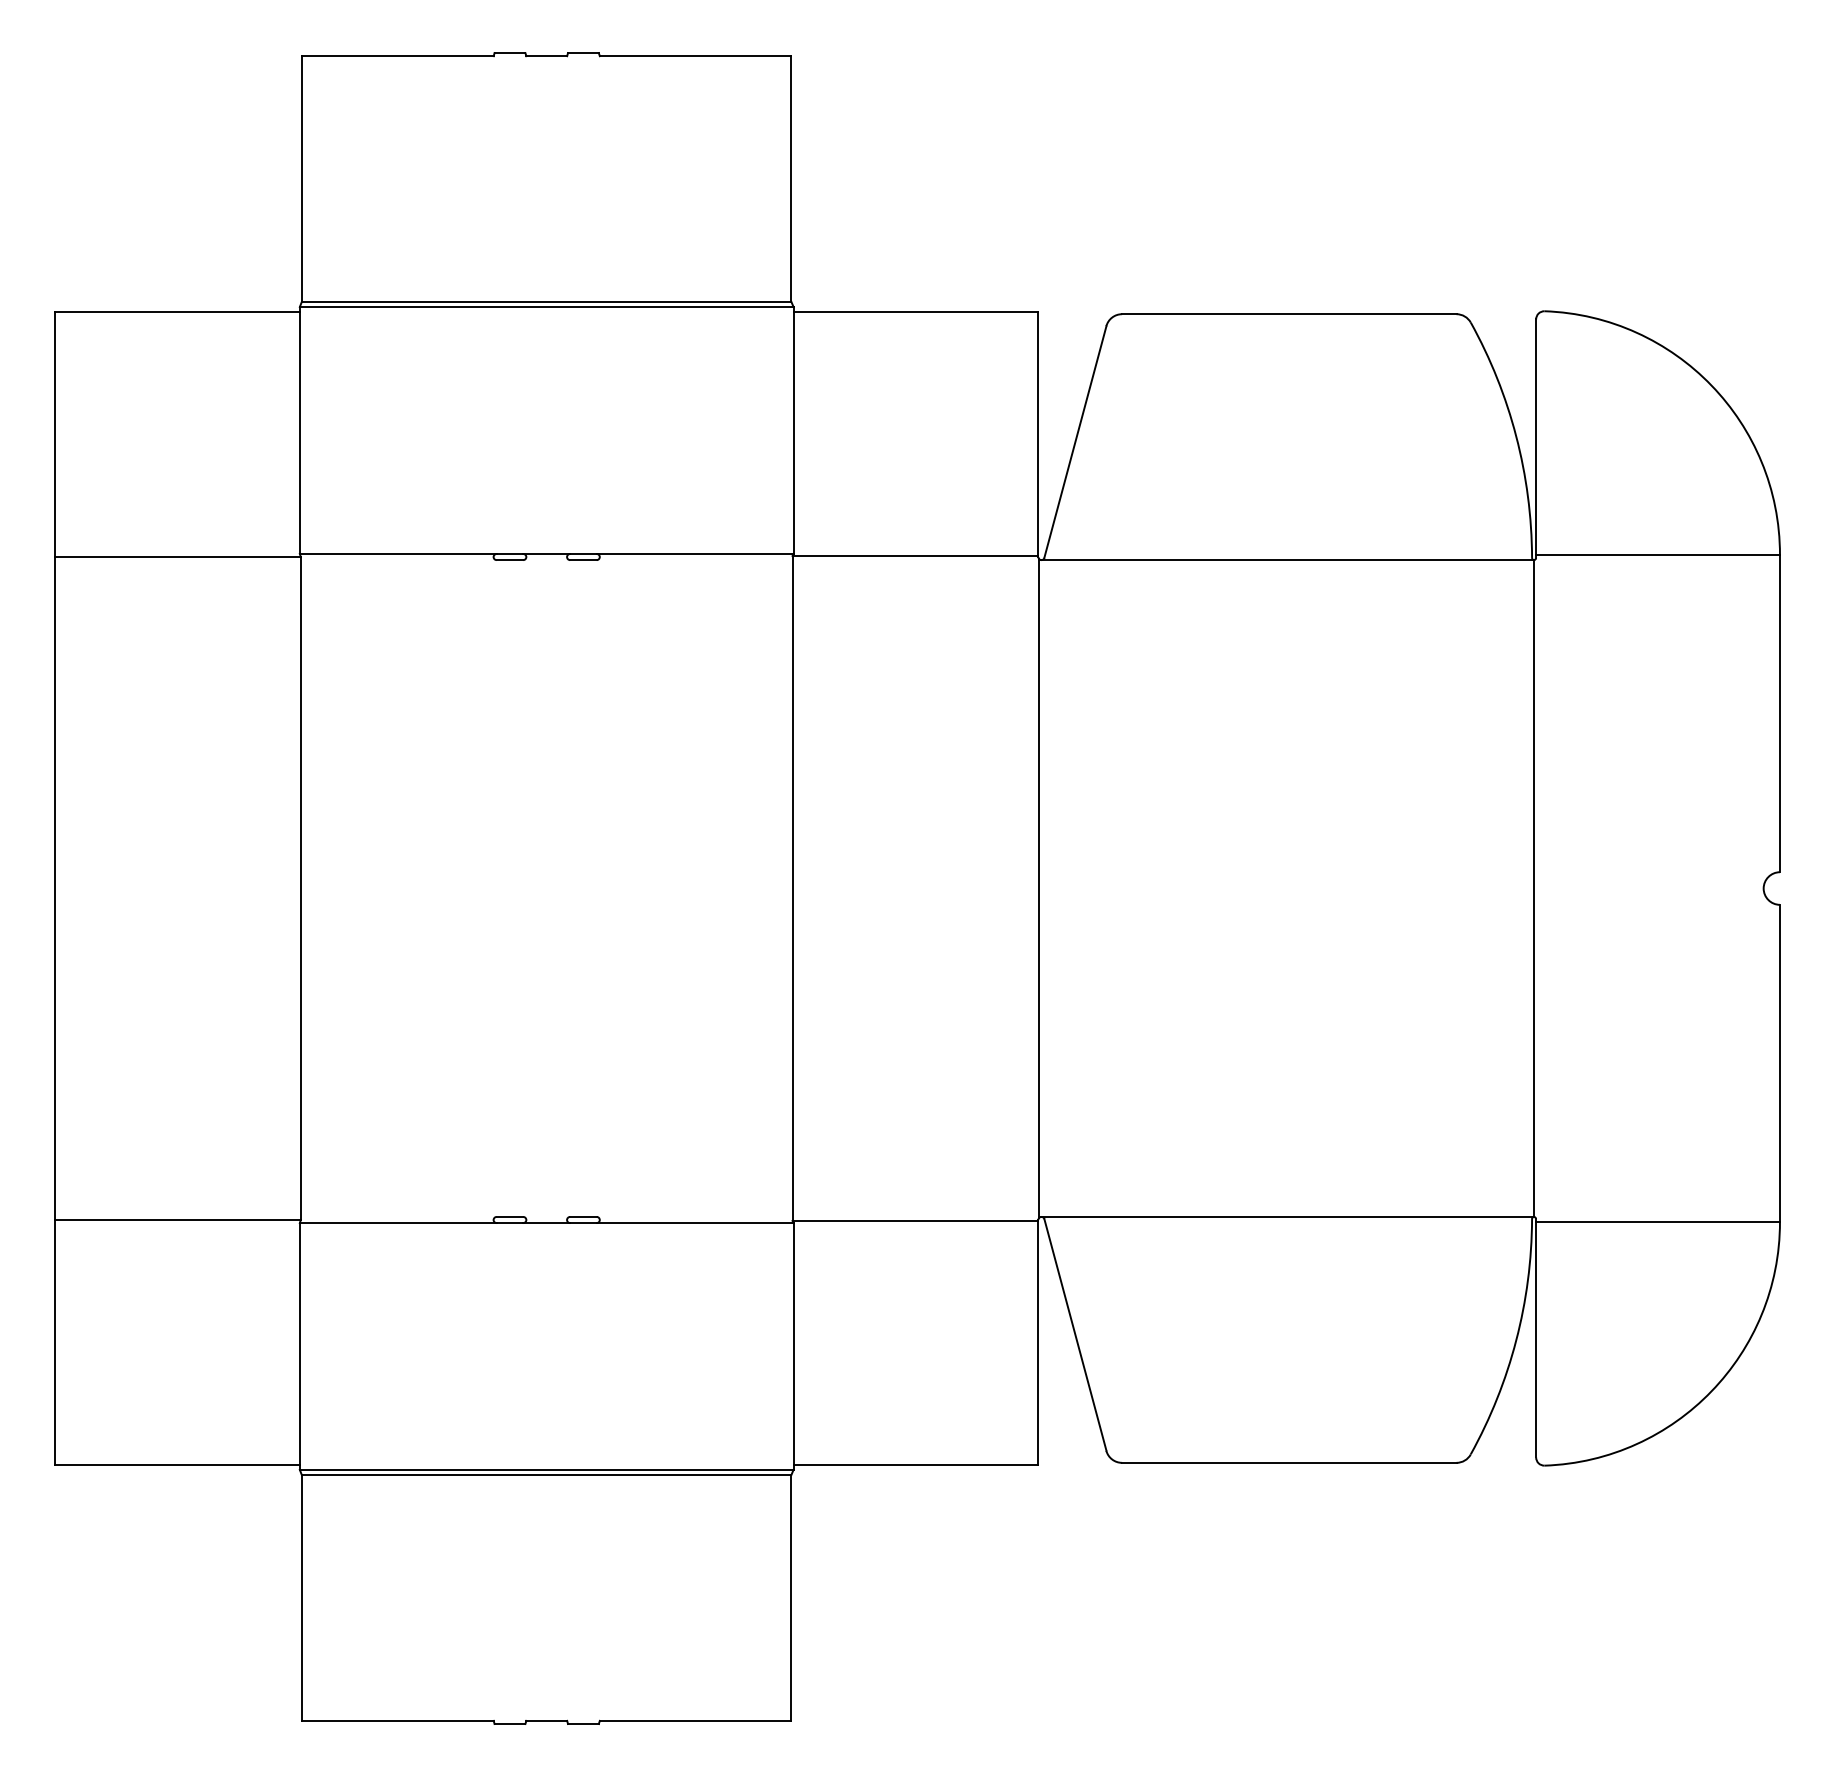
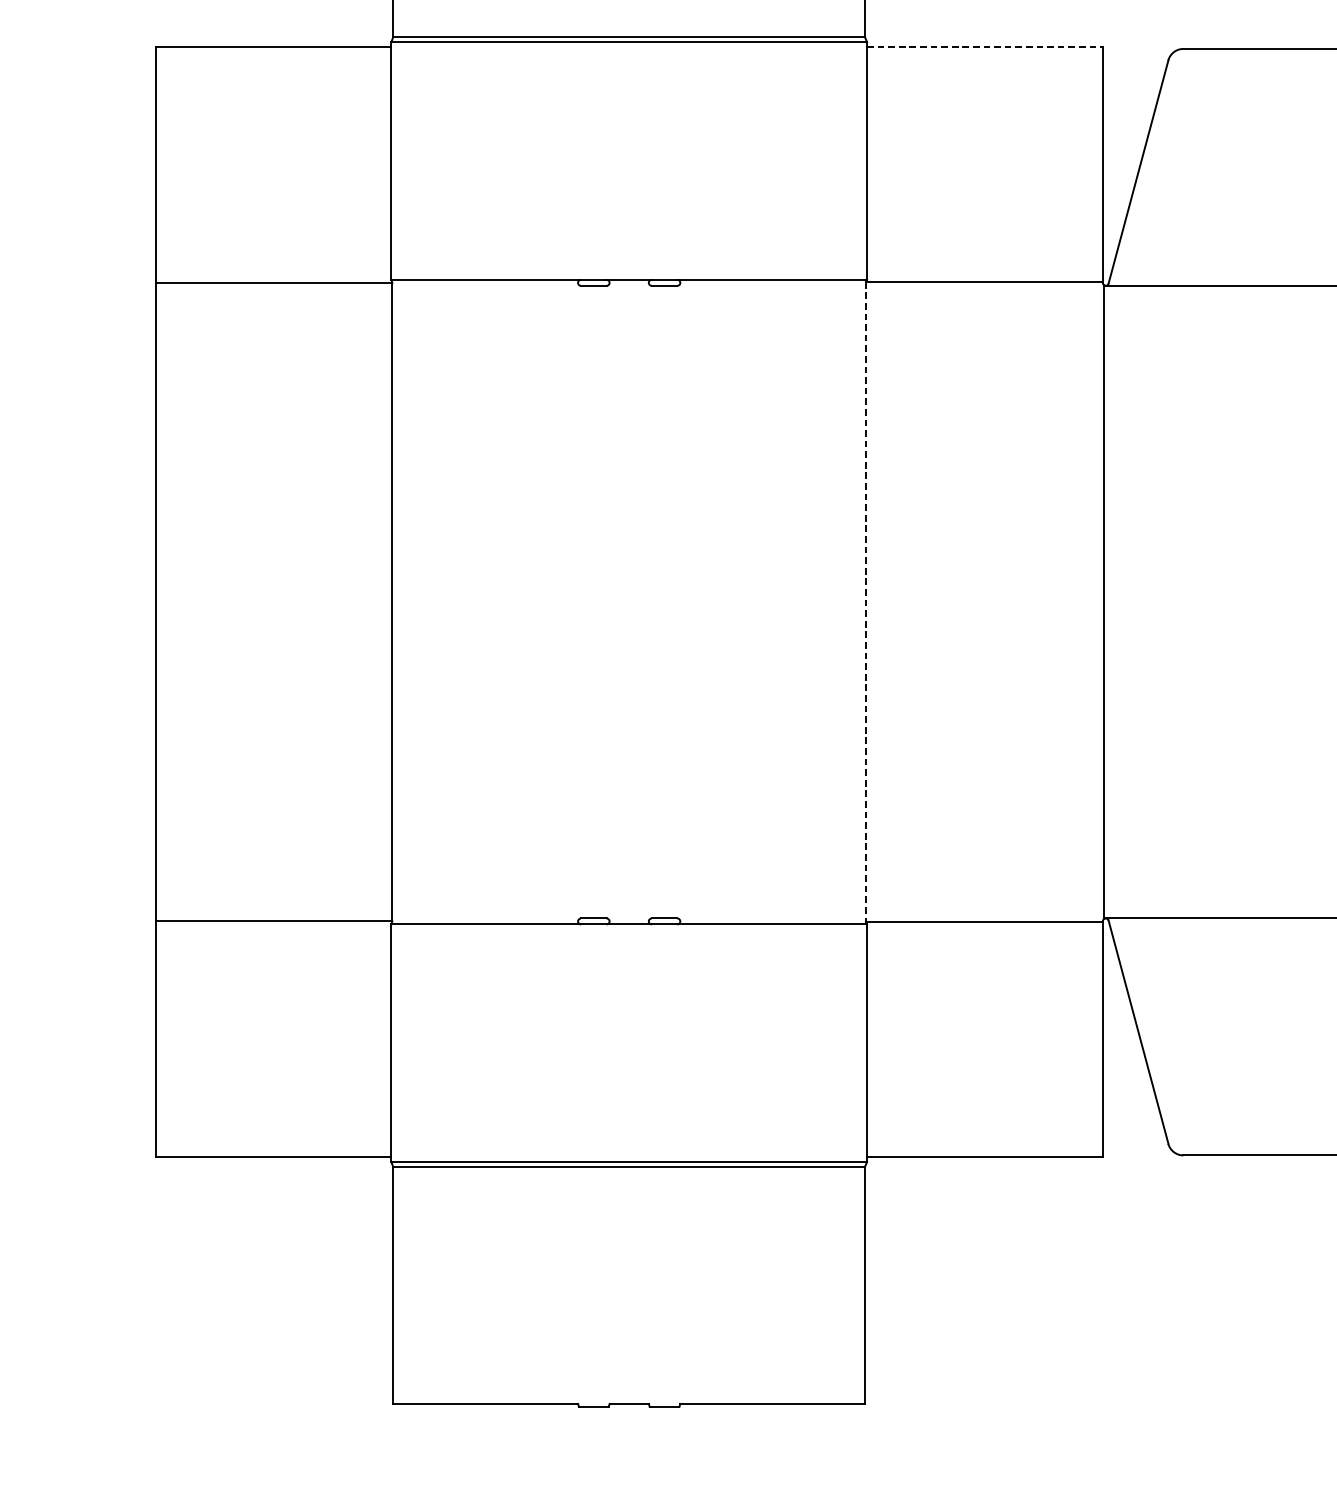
line: (916, 312) -> (985, 47), solid -> dashed
line: (792, 888) -> (865, 602), solid -> dashed

